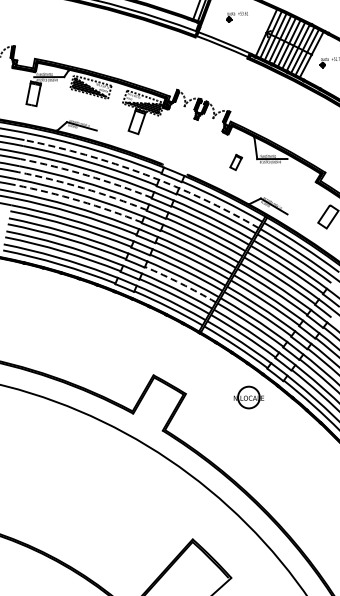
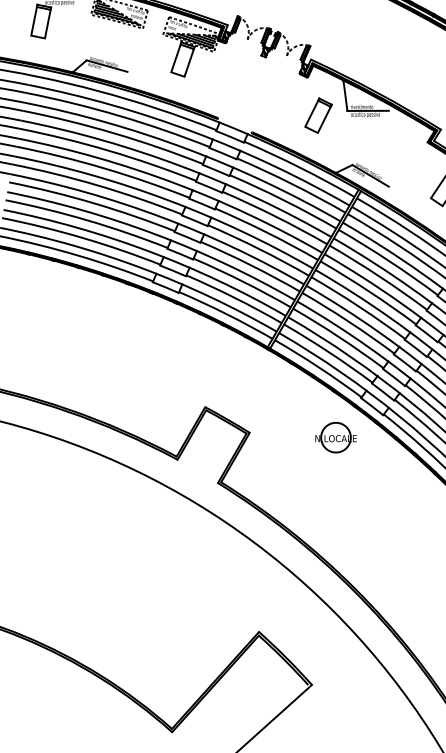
part: (235, 162) -> (317, 115), size x1.67
arc: (145, 174) -> (194, 132), dashed -> solid
arc: (87, 175) -> (114, 133), dashed -> solid
arc: (83, 188) -> (109, 151), dashed -> solid
arc: (79, 200) -> (103, 167), dashed -> solid
arc: (180, 283) -> (242, 281), dashed -> solid

